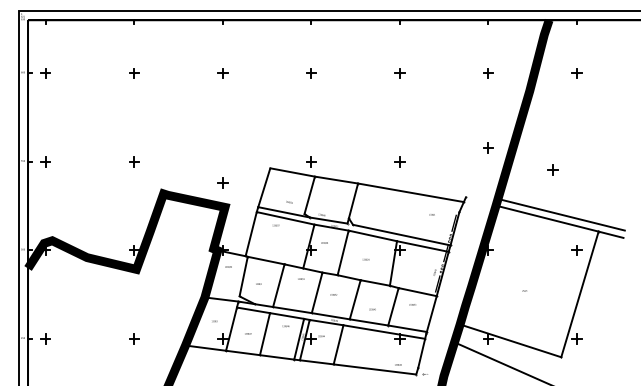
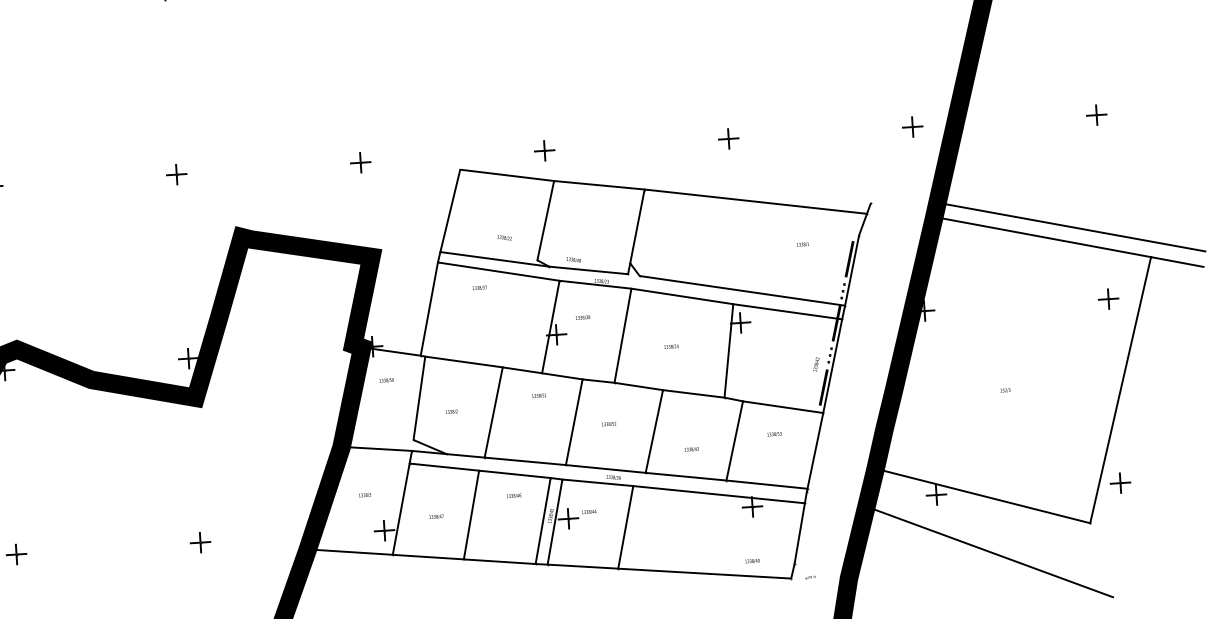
part: (488, 147) -> (912, 126), moved
part: (552, 169) -> (1095, 114), moved
part: (222, 182) -> (359, 161), moved

